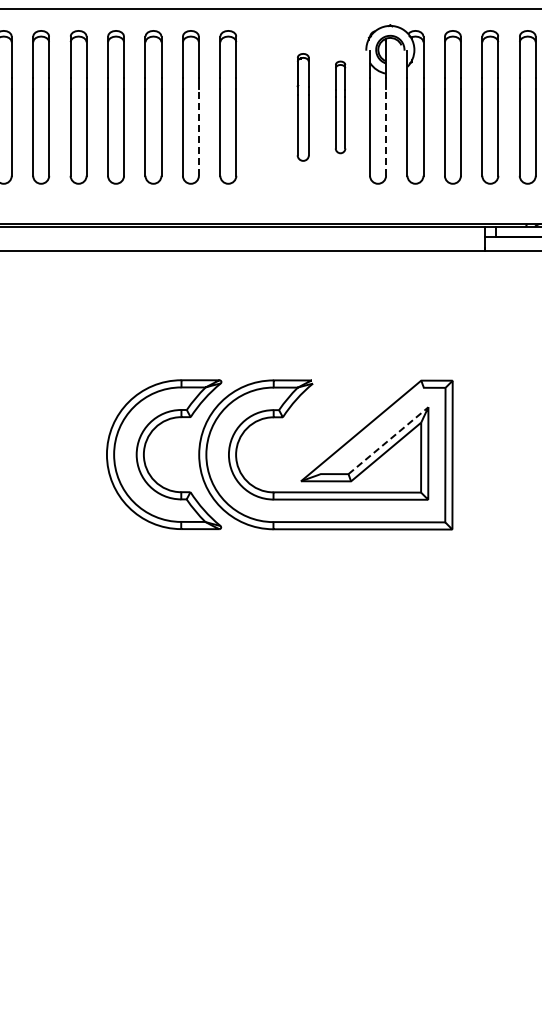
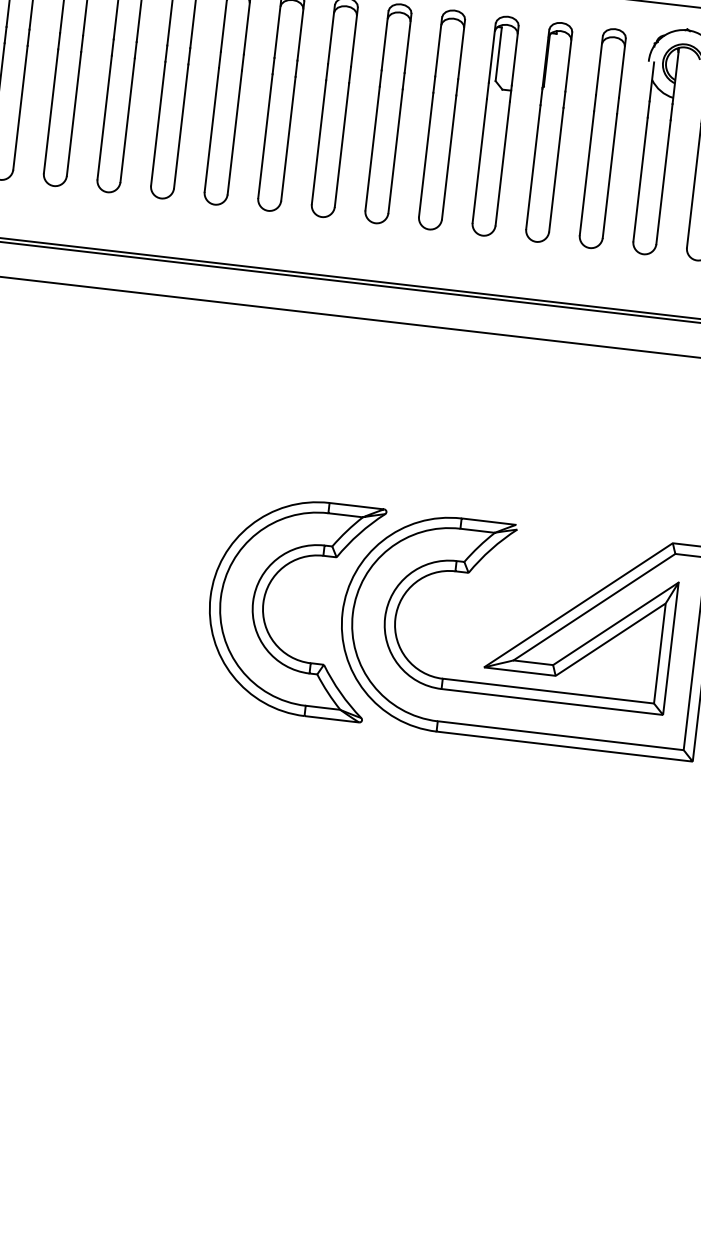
part: (265, 107) -> (495, 126), added
part: (303, 107) -> (549, 132), size x1.43
part: (340, 107) -> (602, 138), size x1.67
line: (198, 132) -> (394, 151), dashed -> solid
line: (386, 132) -> (664, 182), dashed -> solid
line: (371, 430) -> (593, 606), added
line: (388, 440) -> (615, 623), dashed -> solid

